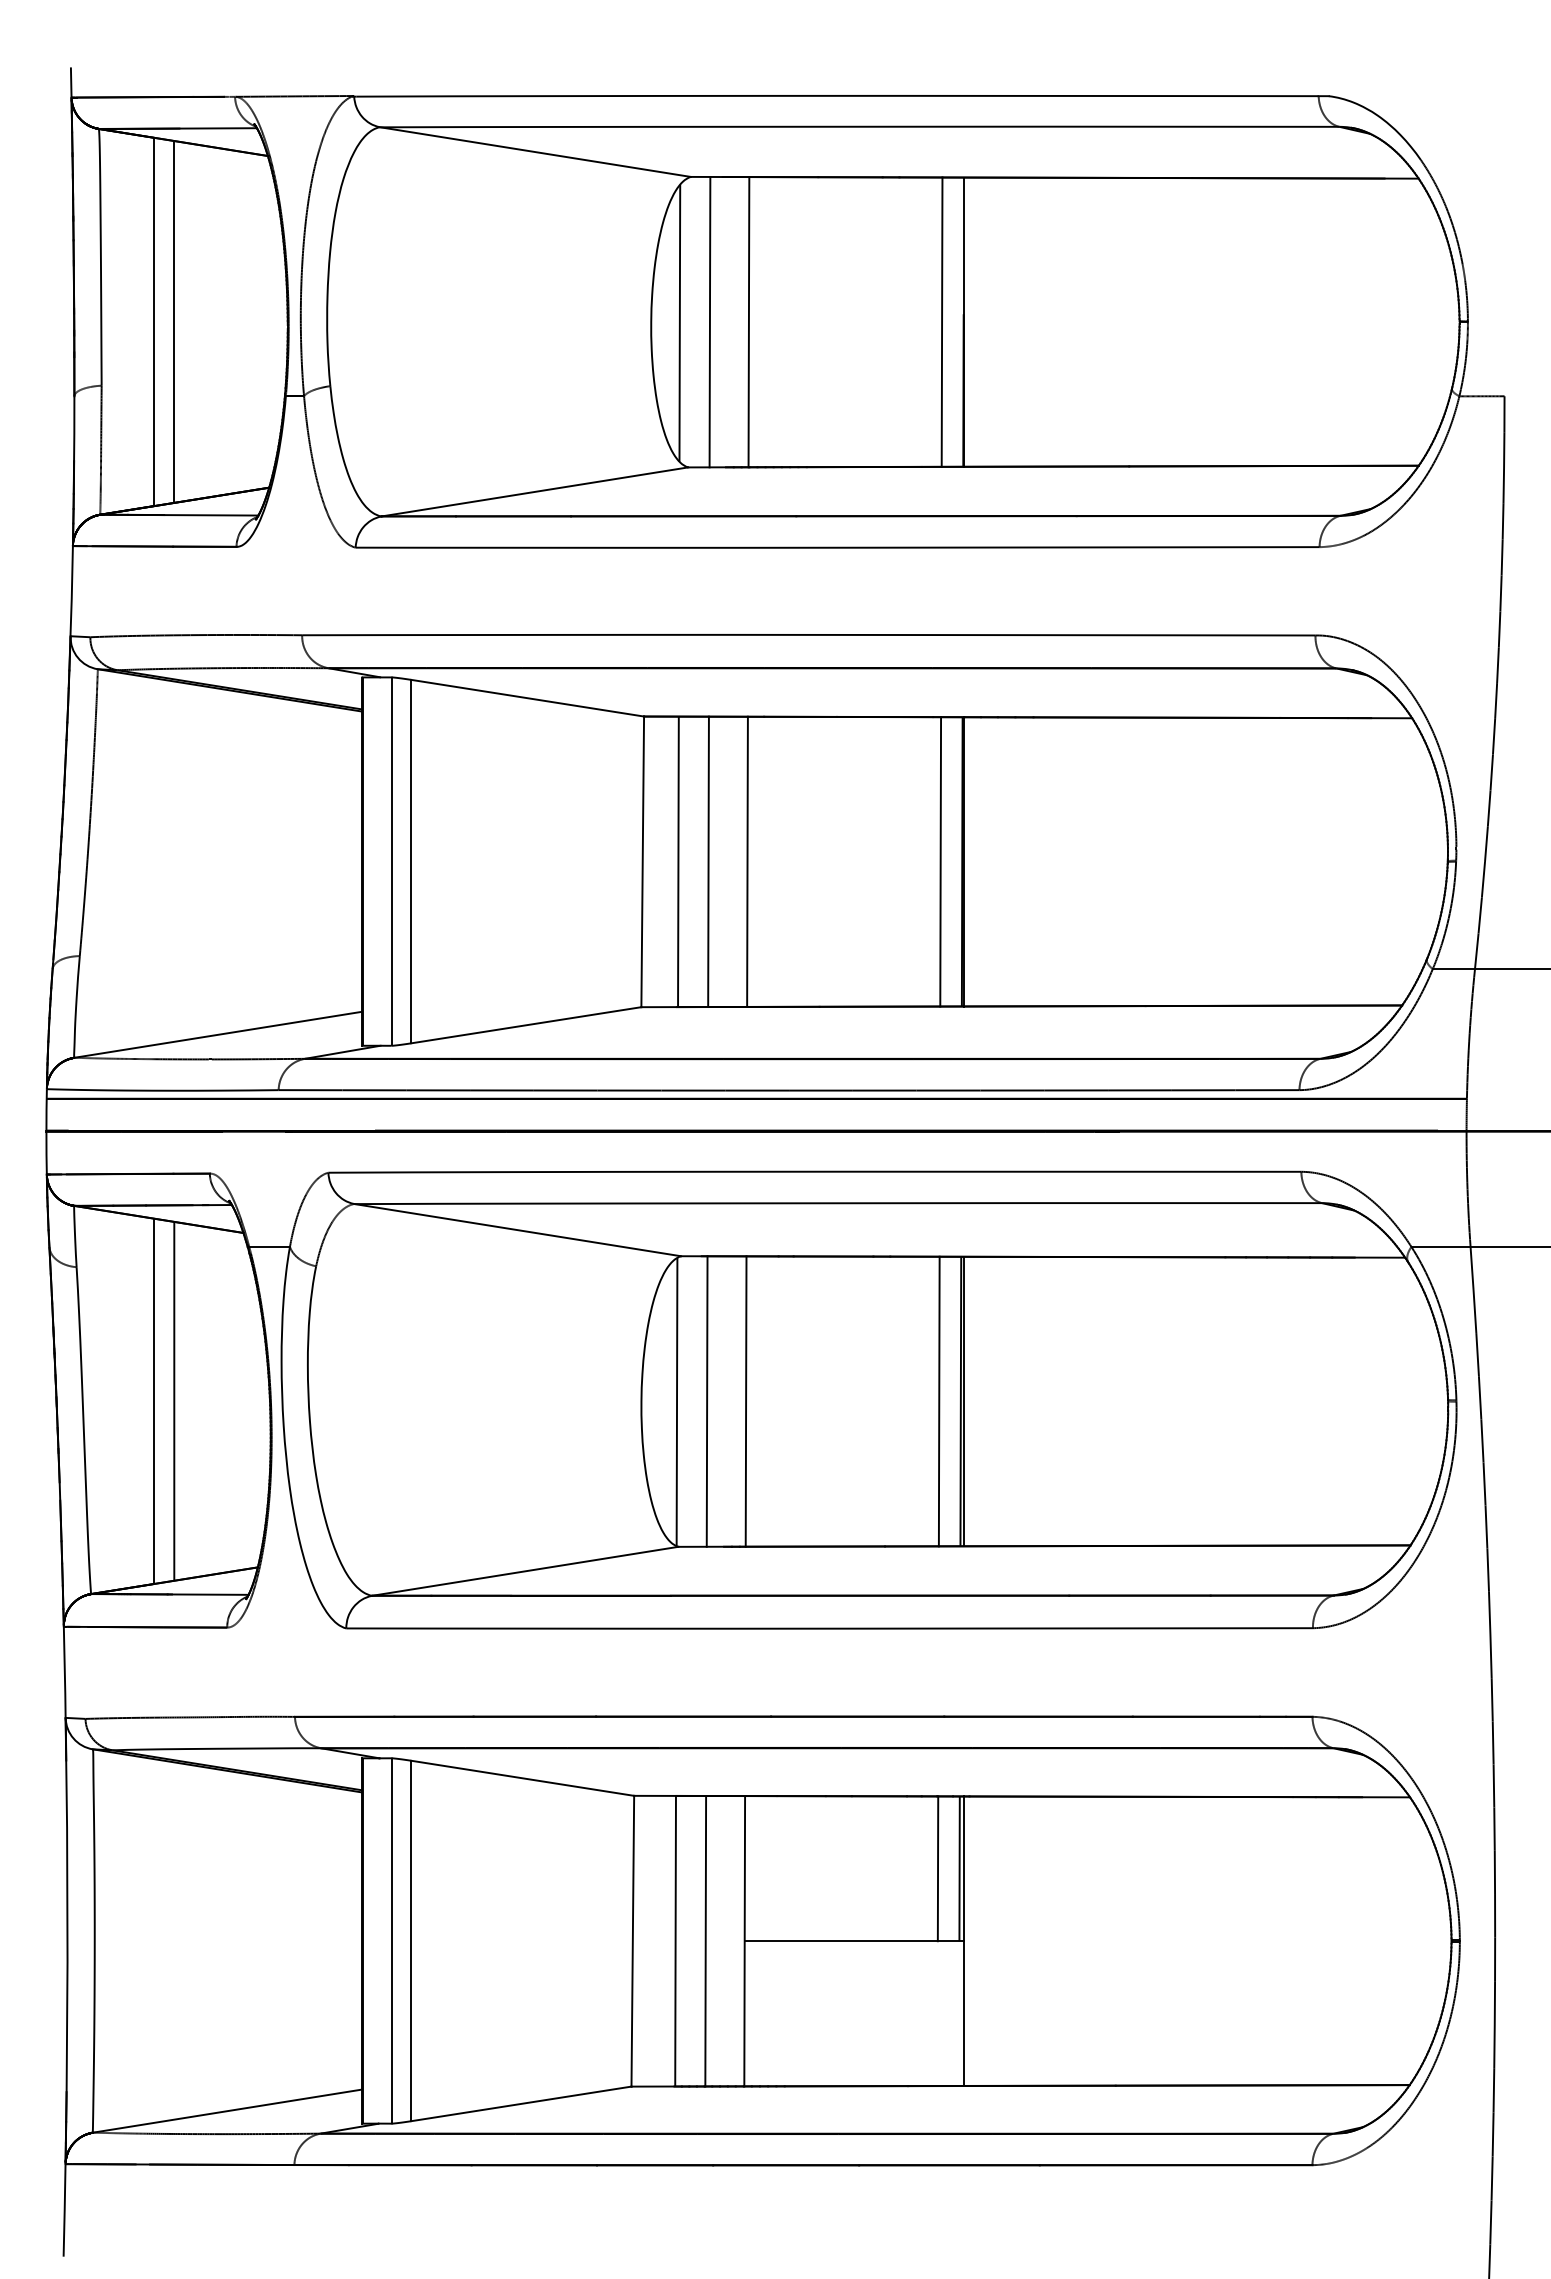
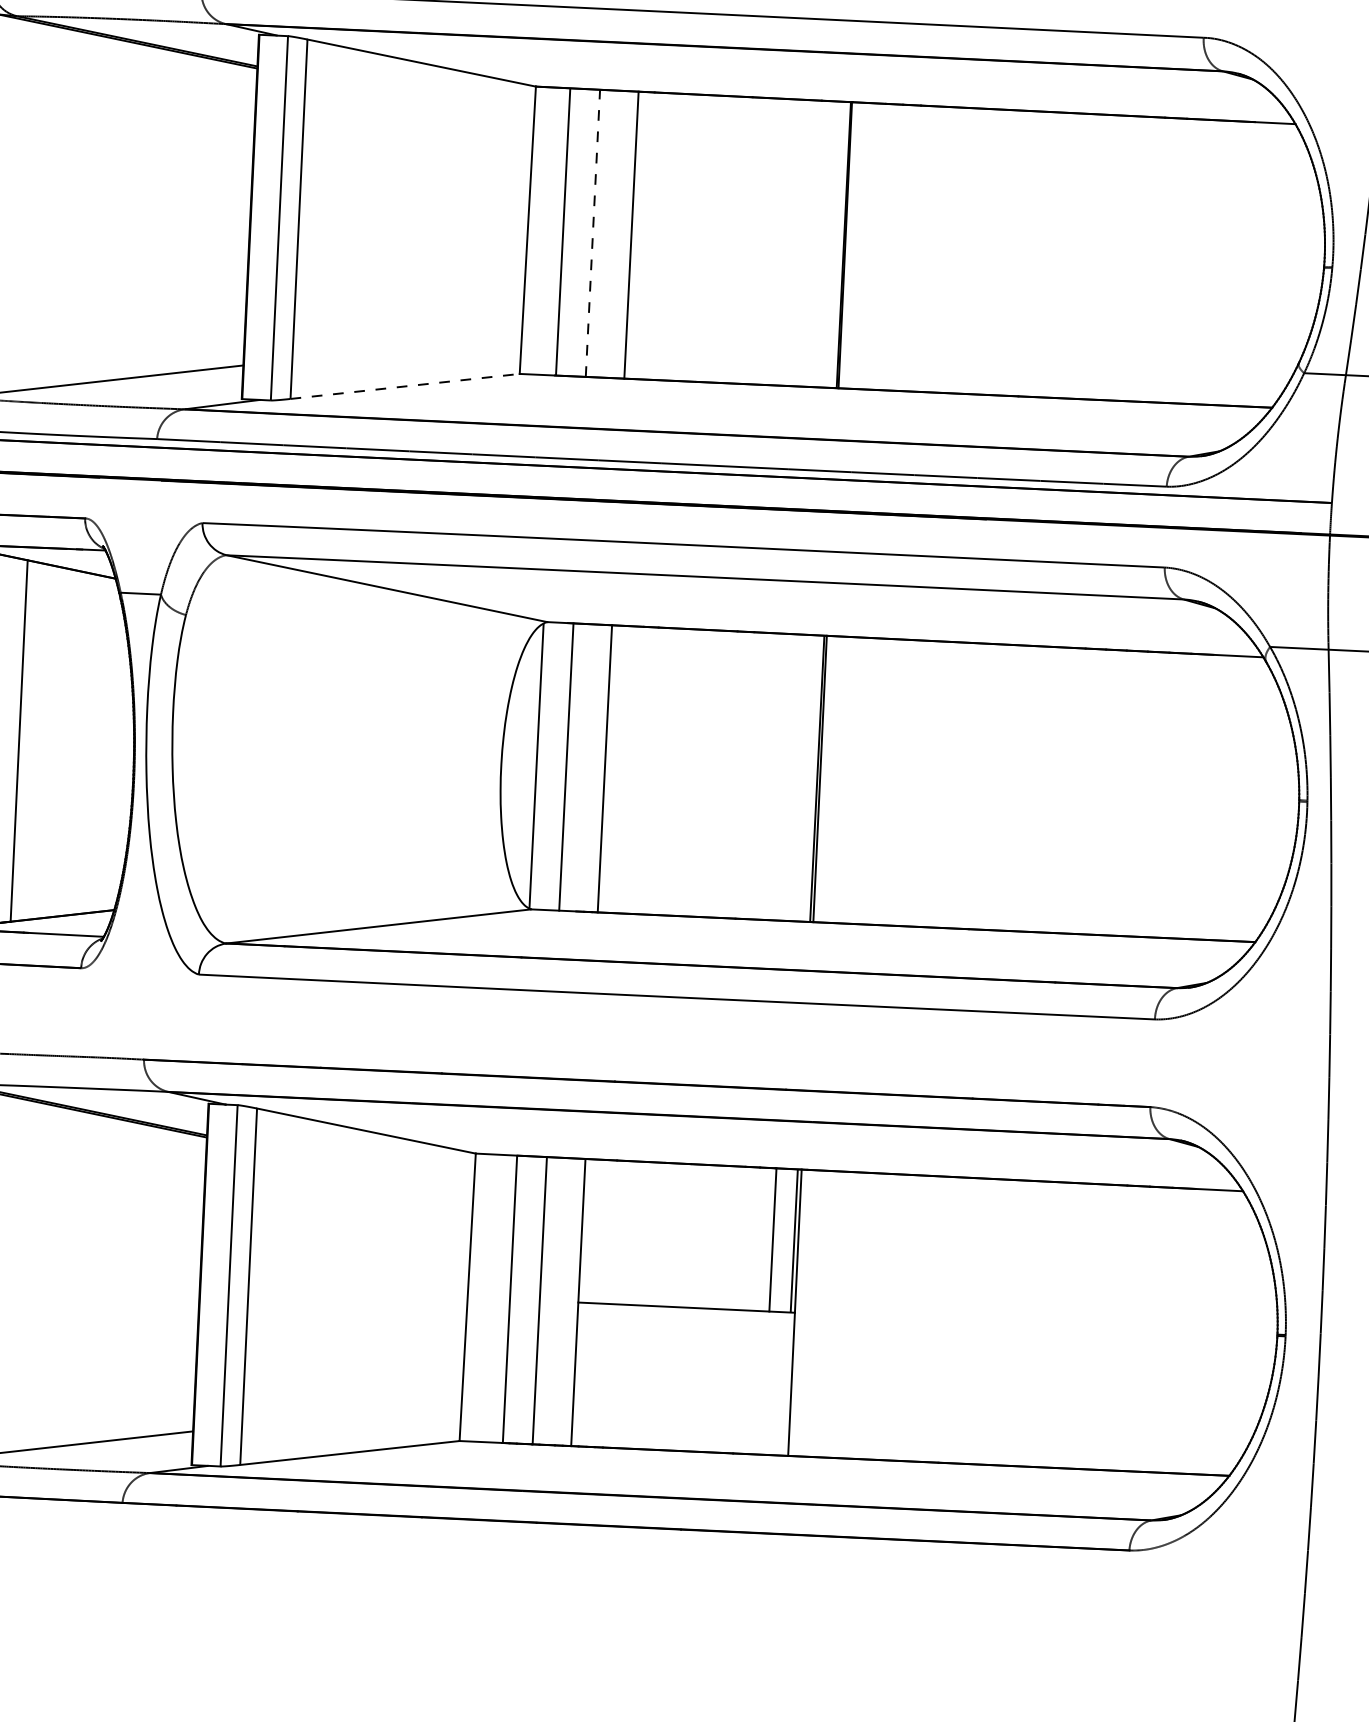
line: (708, 861) -> (592, 232), solid -> dashed
line: (940, 861) -> (822, 243), removed
line: (526, 1025) -> (405, 386), solid -> dashed
line: (174, 1400) -> (39, 741), removed
line: (938, 1401) -> (795, 777), removed

